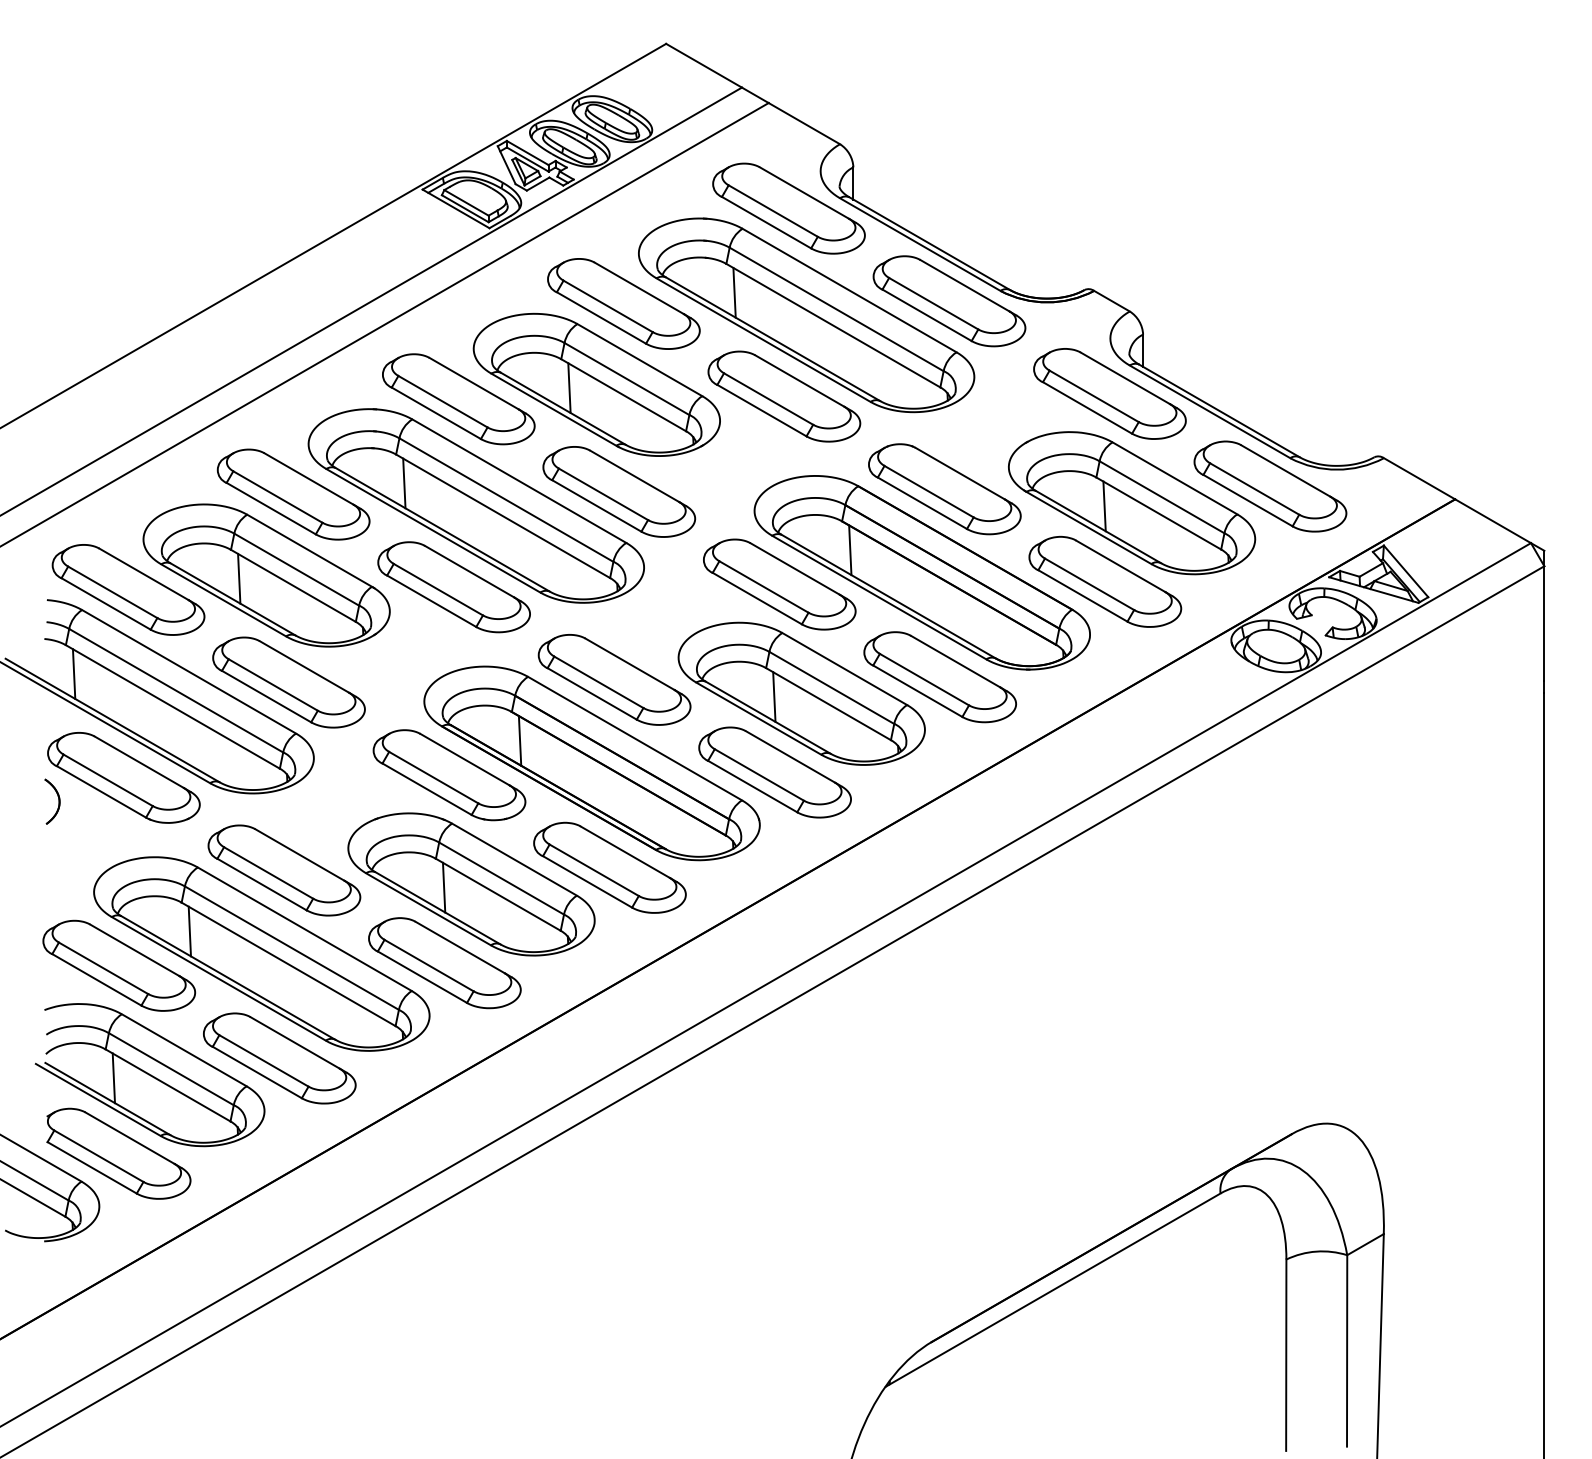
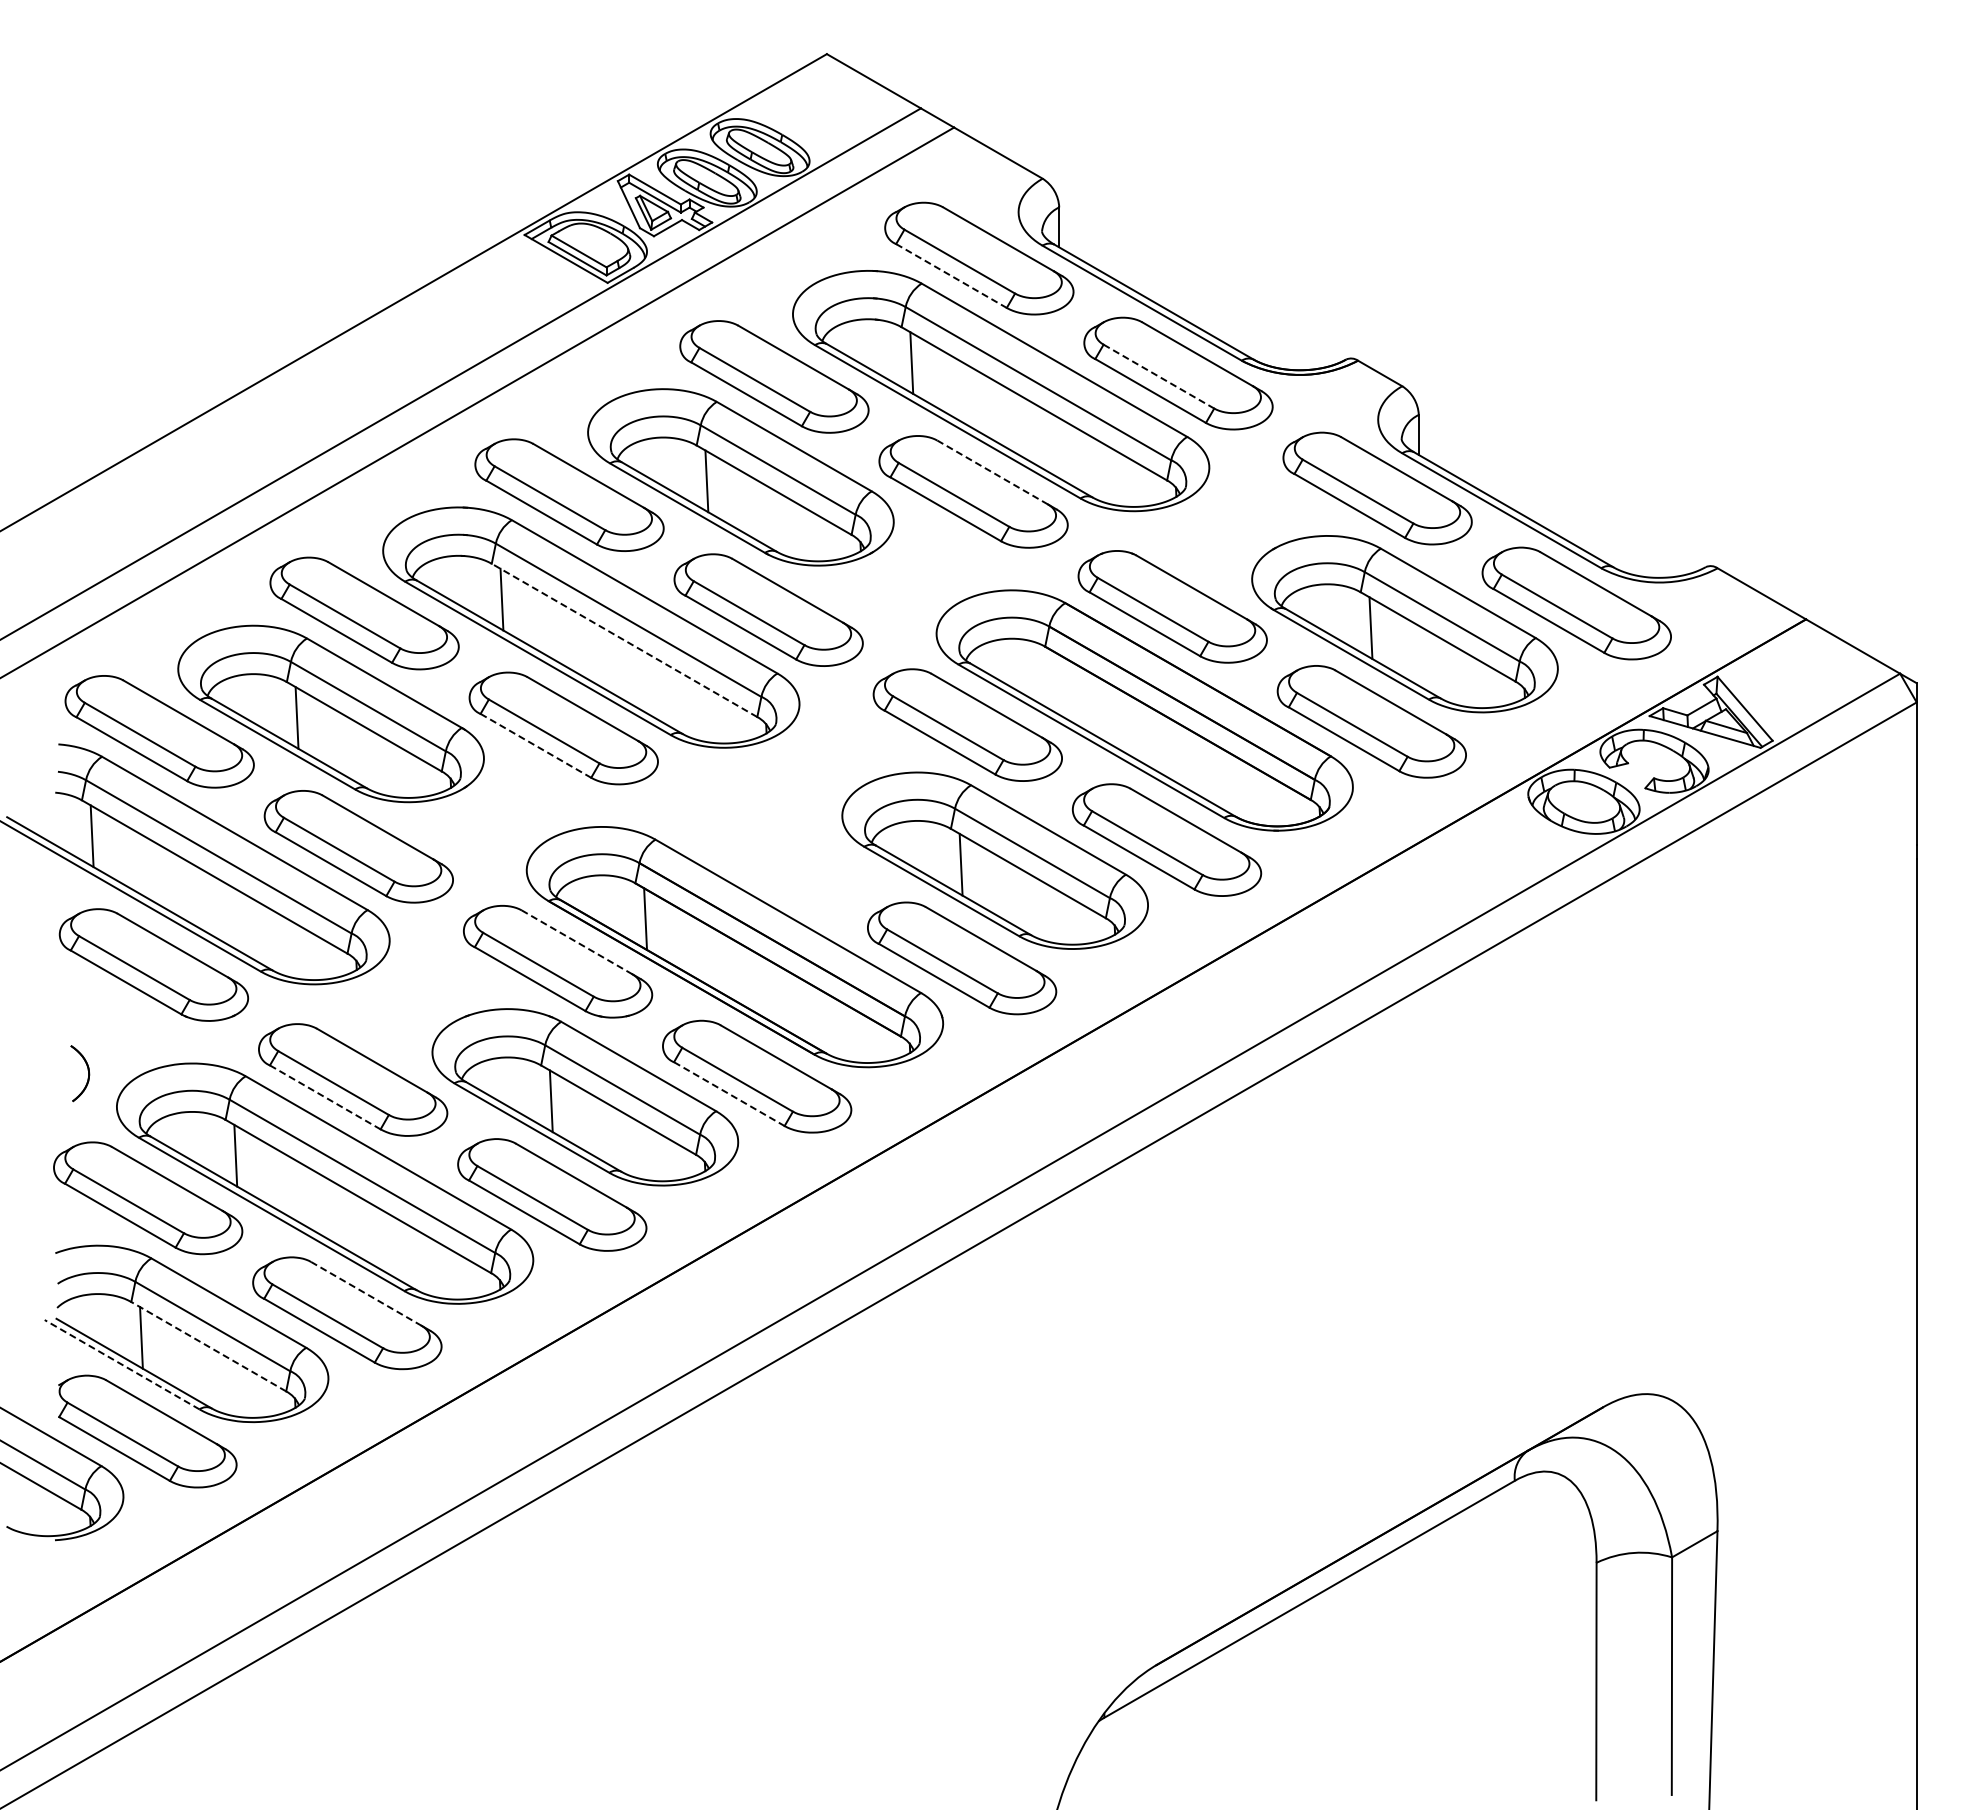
line: (766, 223) -> (951, 276), solid -> dashed
line: (933, 303) -> (1158, 376), solid -> dashed
line: (799, 380) -> (992, 472), solid -> dashed
line: (503, 516) -> (624, 640), solid -> dashed
line: (849, 550) -> (1054, 682), removed
line: (431, 600) -> (535, 745), solid -> dashed
part: (614, 679) -> (762, 843), removed
line: (465, 759) -> (577, 942), solid -> dashed
part: (58, 799) -> (87, 1070), moved
line: (587, 882) -> (729, 1094), solid -> dashed
line: (262, 884) -> (325, 1097), solid -> dashed
line: (295, 1042) -> (366, 1293), solid -> dashed
line: (167, 1085) -> (208, 1346), solid -> dashed
line: (97, 1099) -> (121, 1364), solid -> dashed

